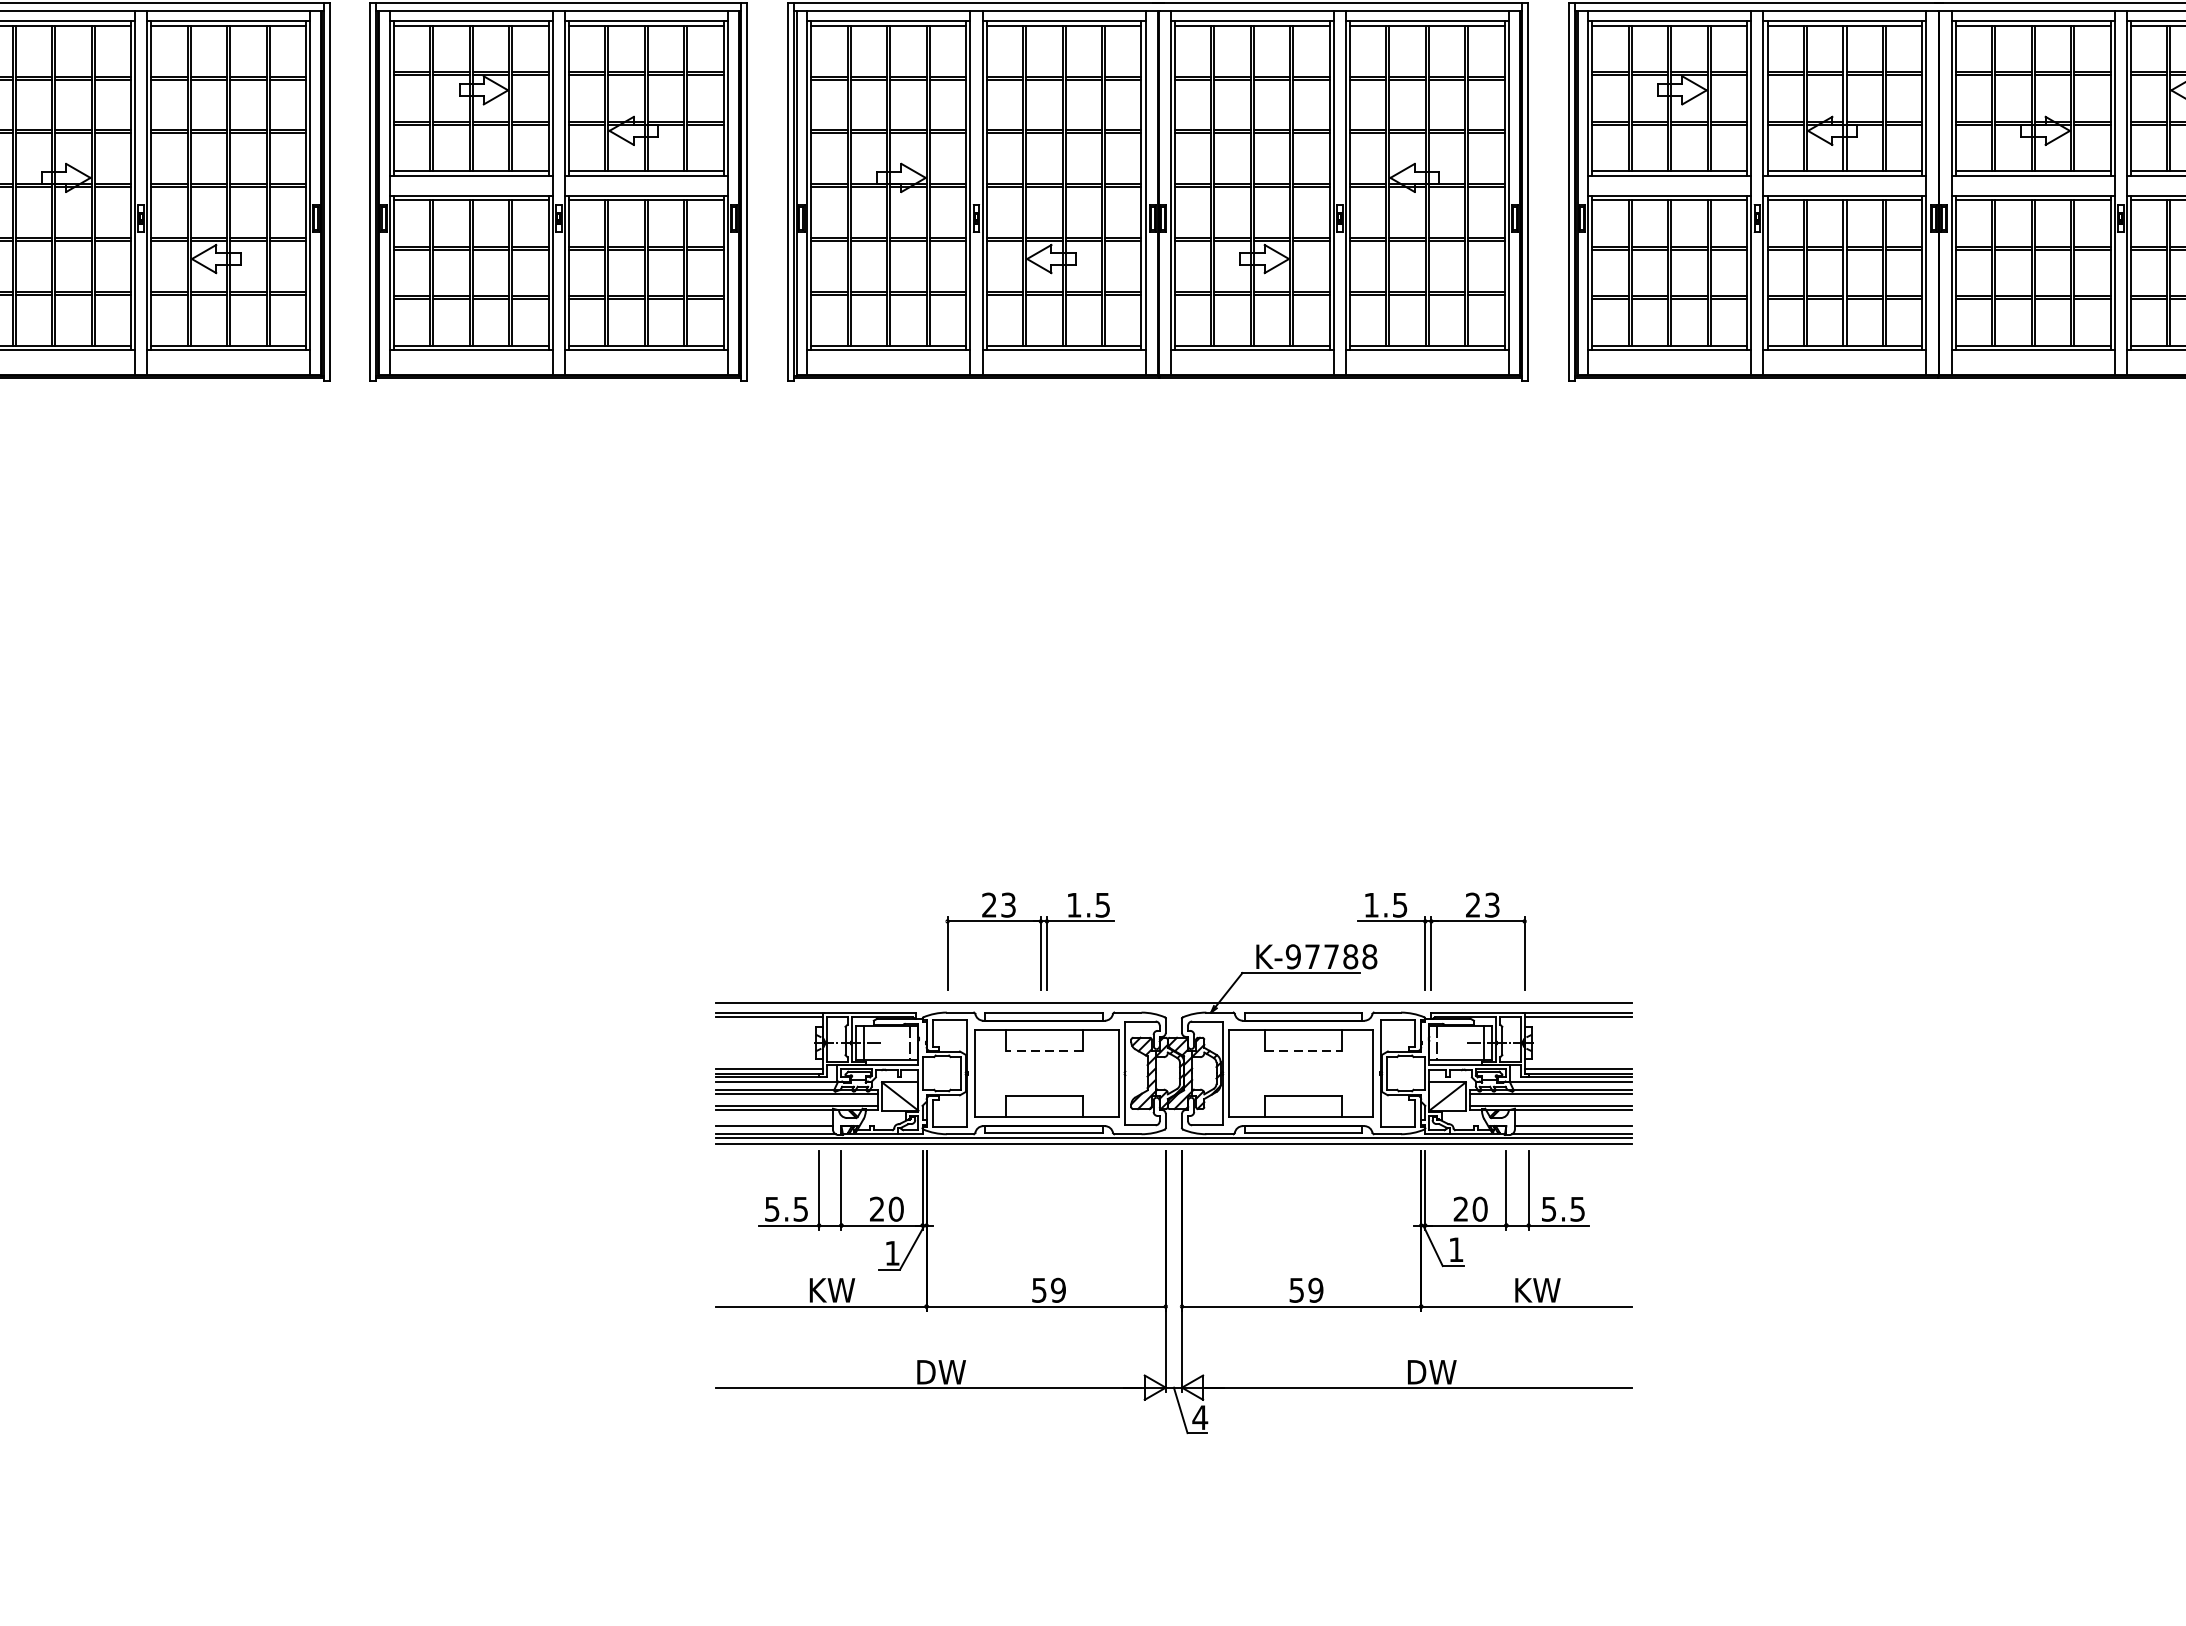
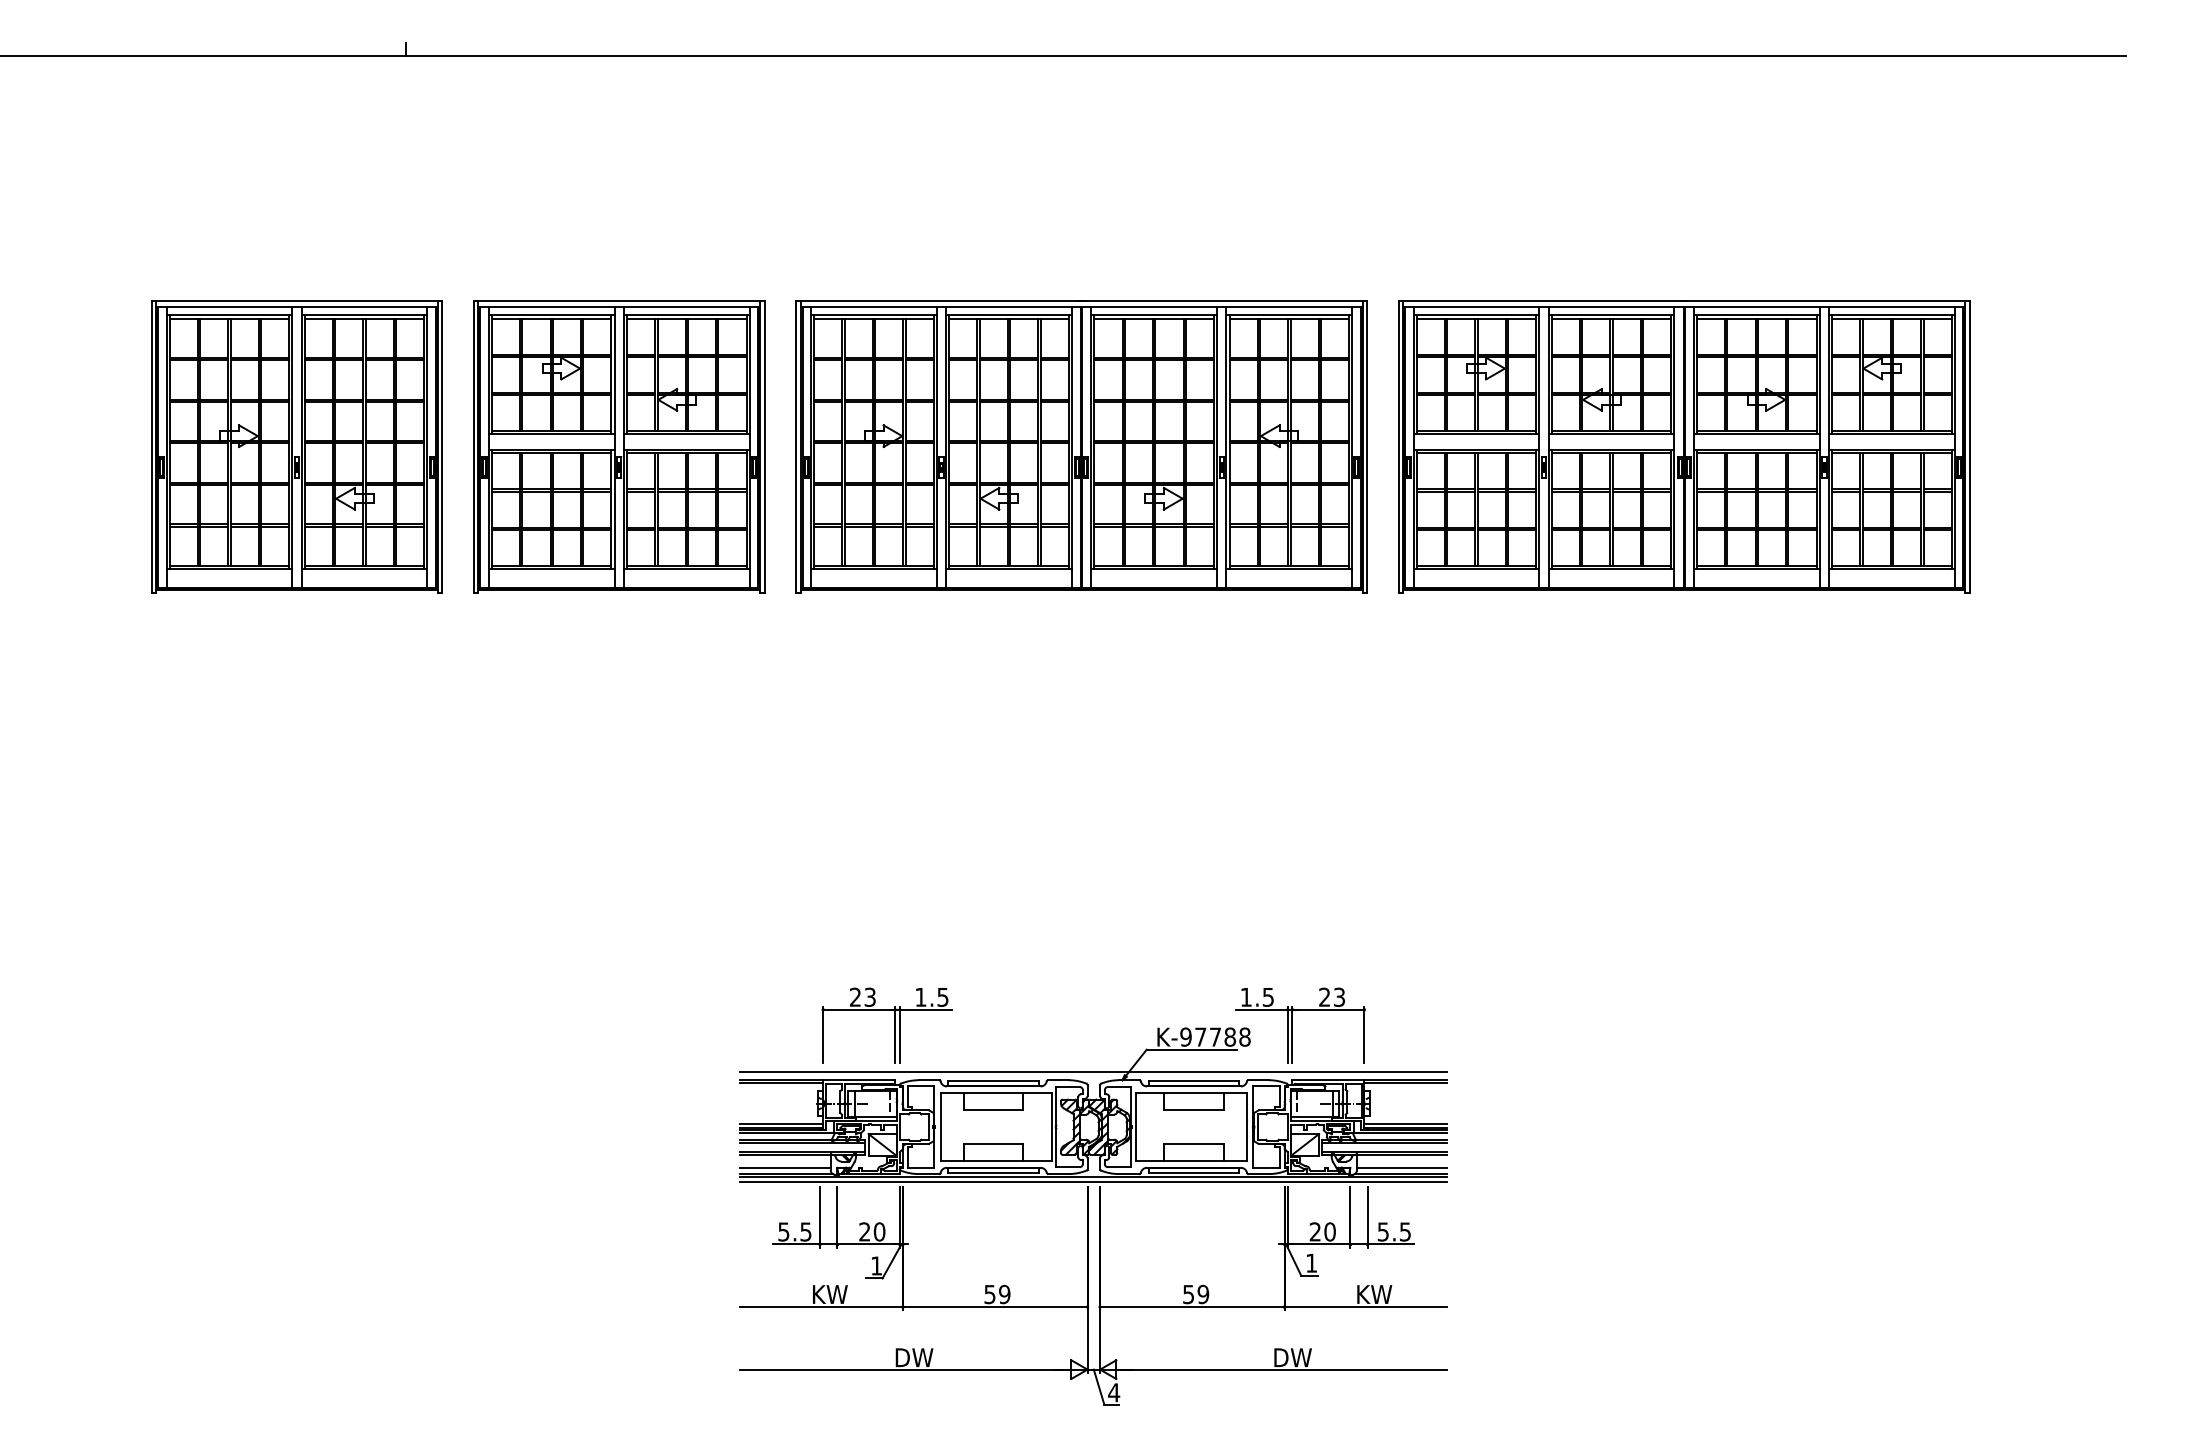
part: (1040, 941) -> (894, 1025), moved
line: (1043, 1050) -> (993, 1109), dashed -> solid
line: (1303, 1050) -> (1193, 1109), dashed -> solid

